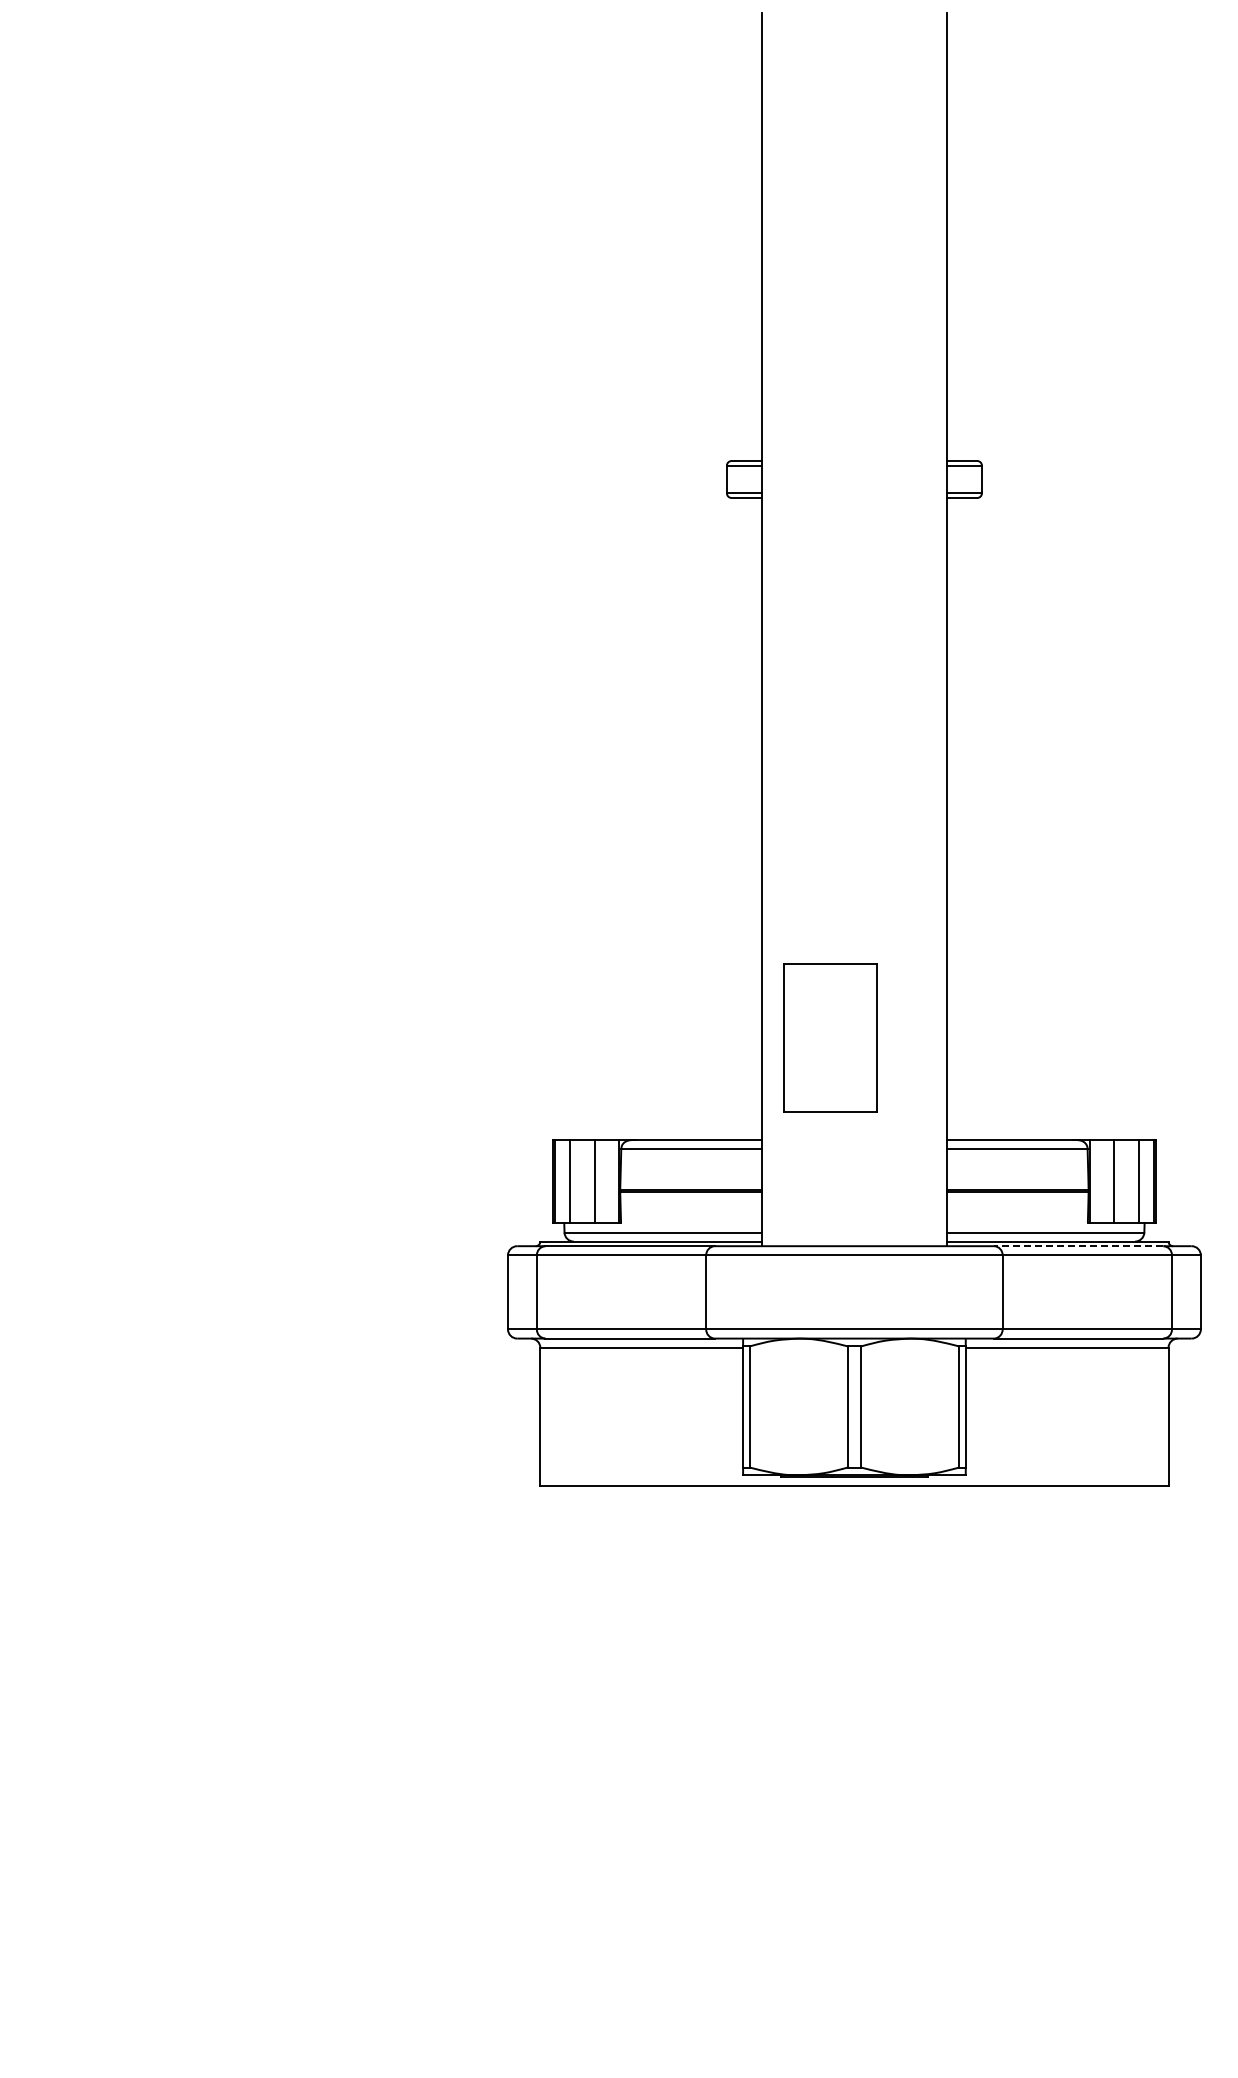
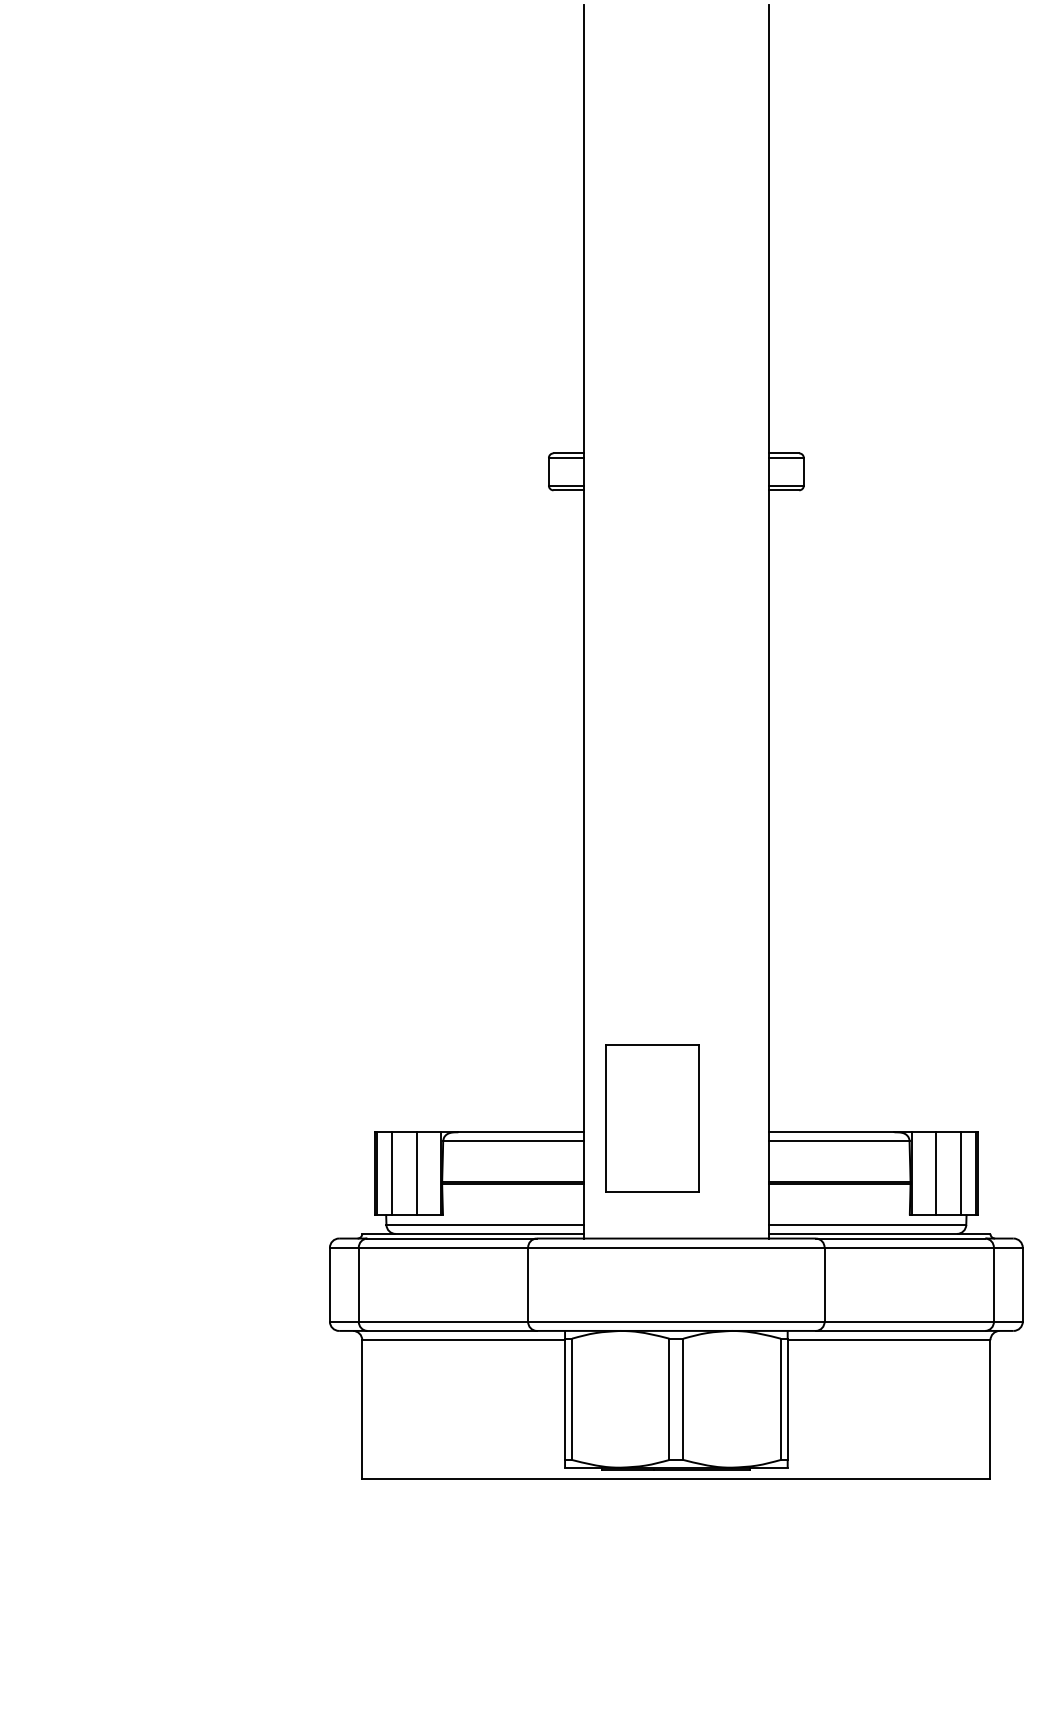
part: (830, 1037) -> (652, 1117), moved
line: (1078, 1246) -> (900, 1238), dashed -> solid

